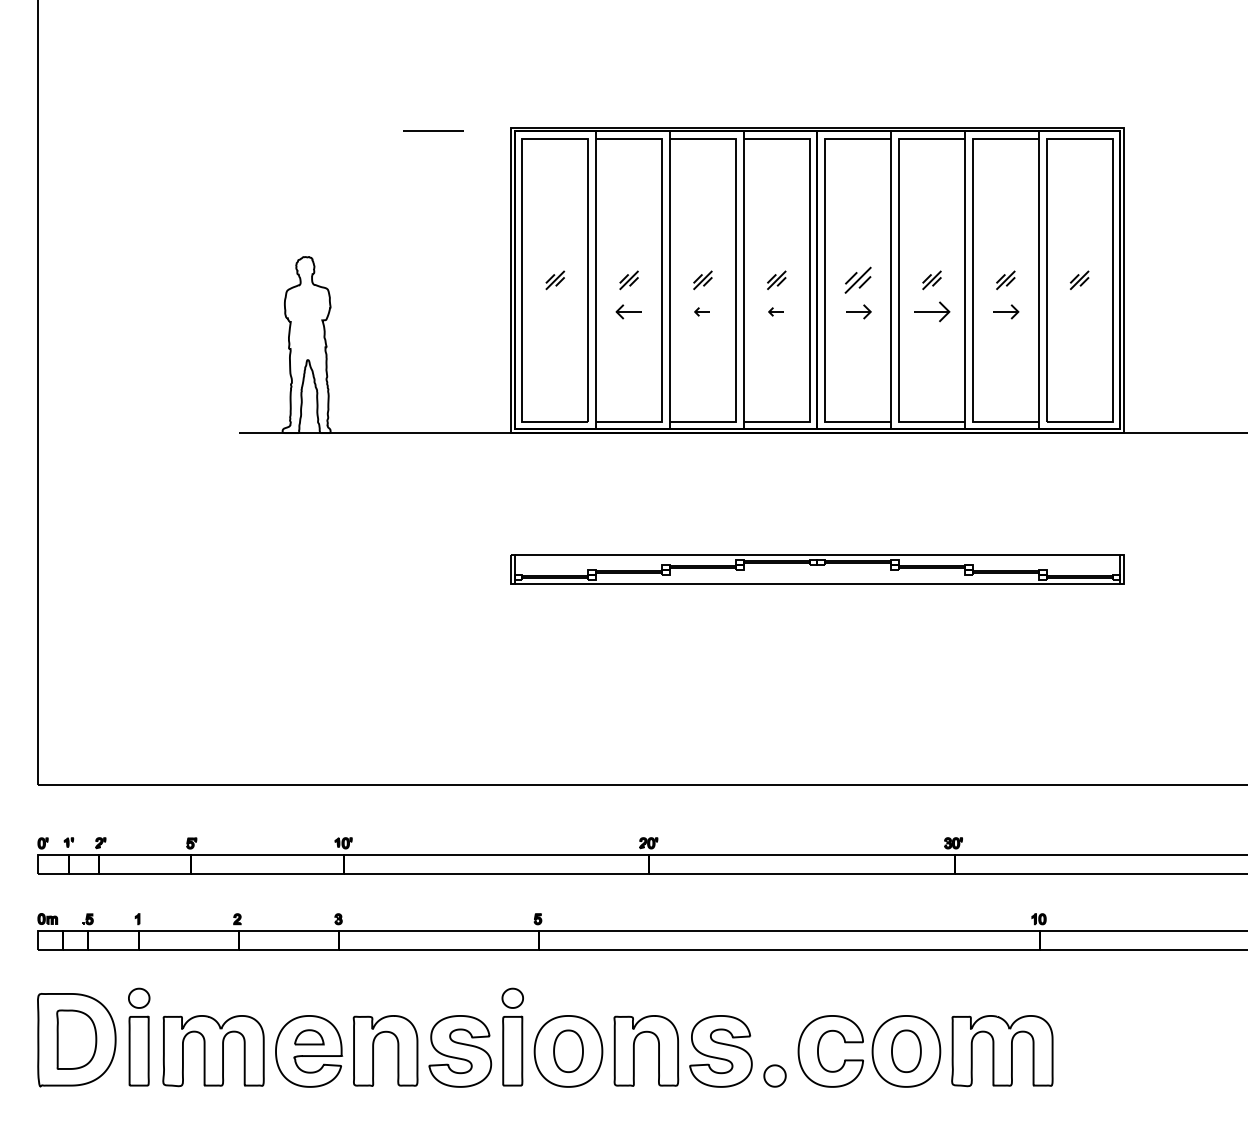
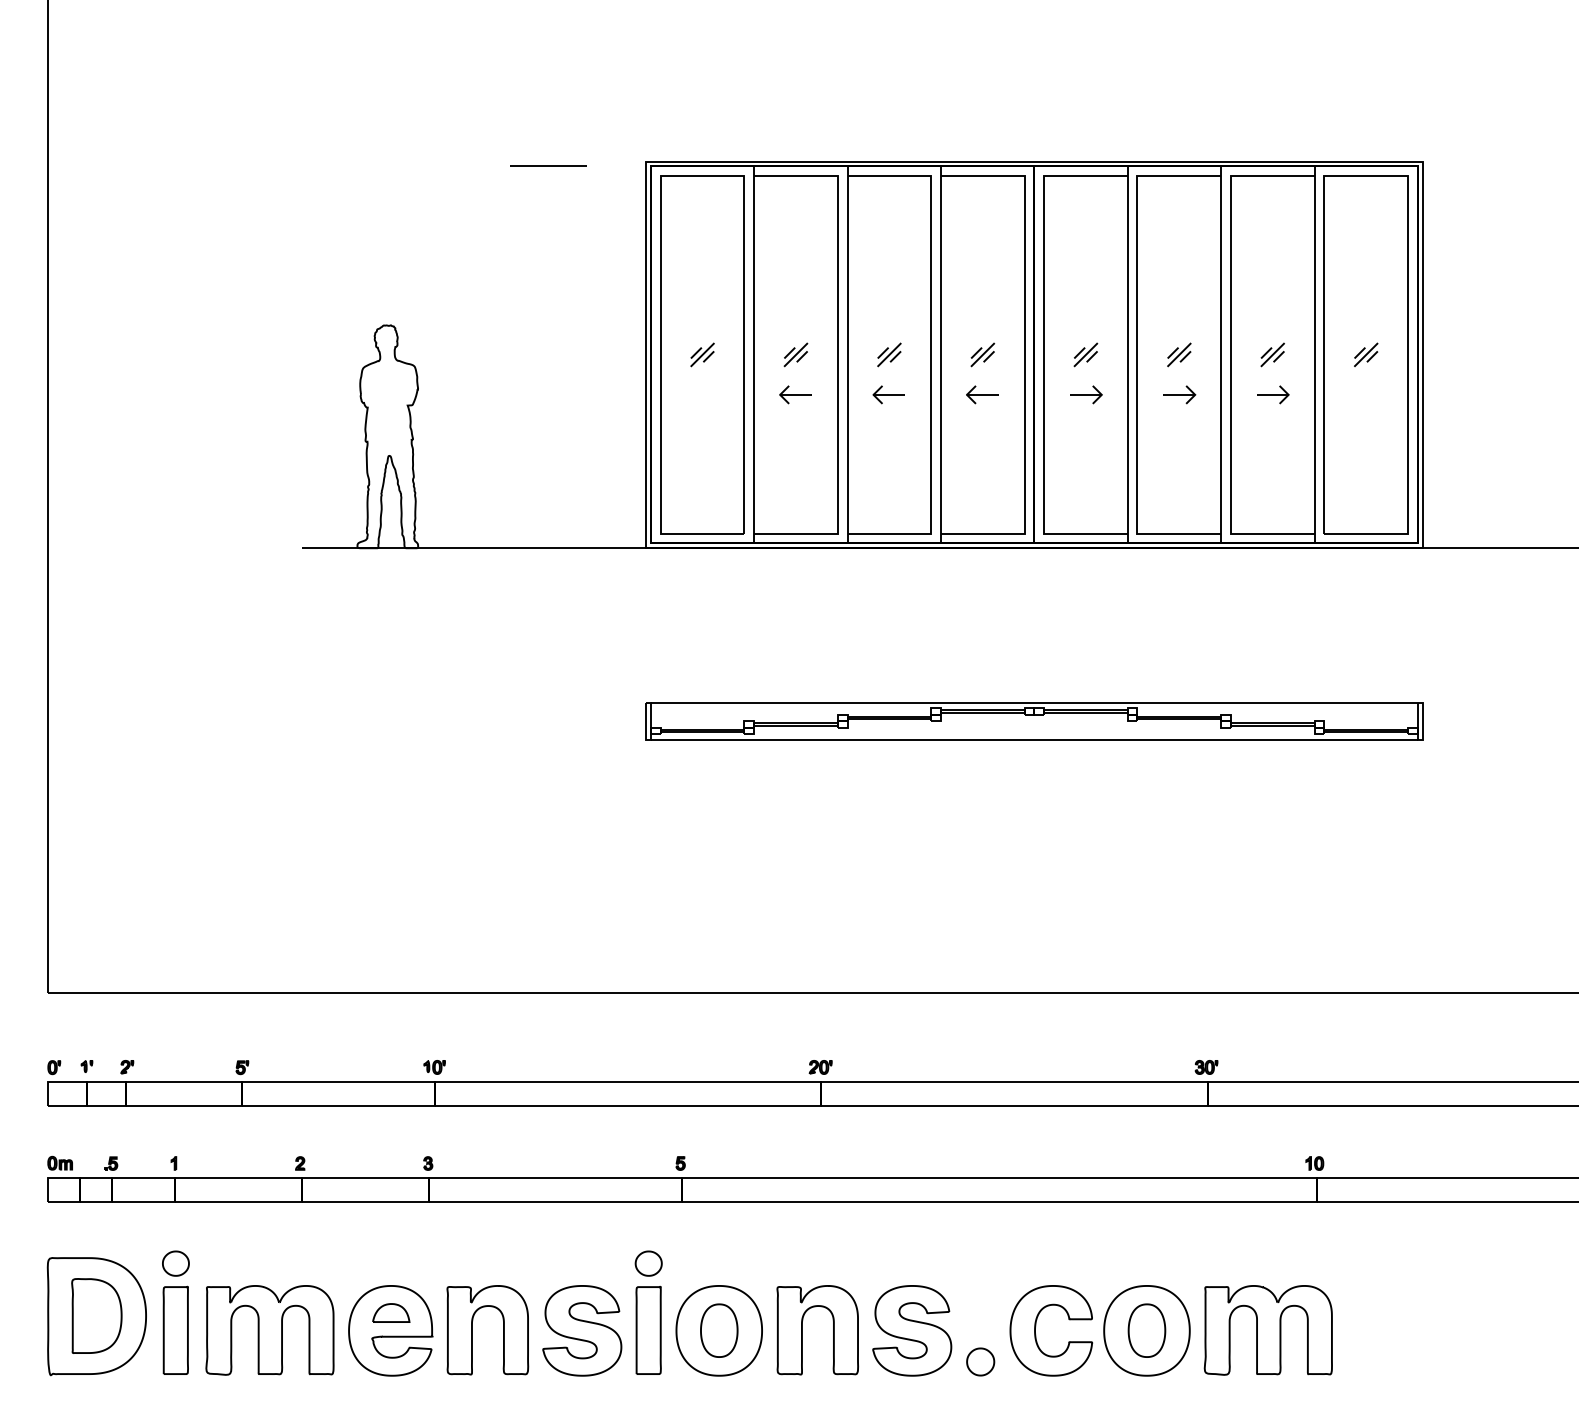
part: (857, 280) -> (1085, 354), size x0.71
part: (702, 311) -> (888, 394), size x1.67
part: (776, 311) -> (982, 394), size x1.67
part: (932, 311) -> (1179, 394), size x0.71

